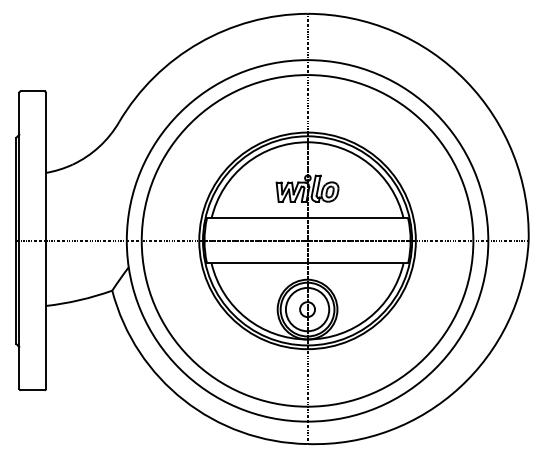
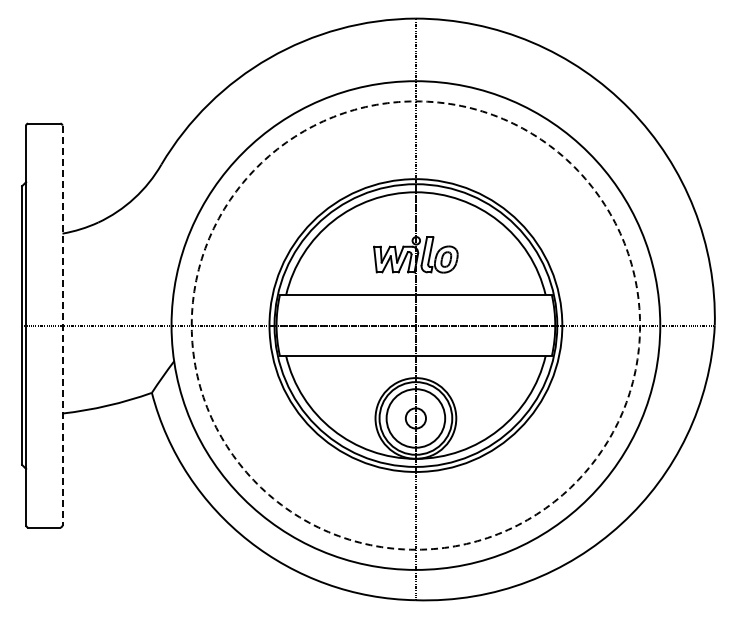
line: (46, 240) -> (62, 325), solid -> dashed
circle: (307, 240) -> (415, 325), solid -> dashed

